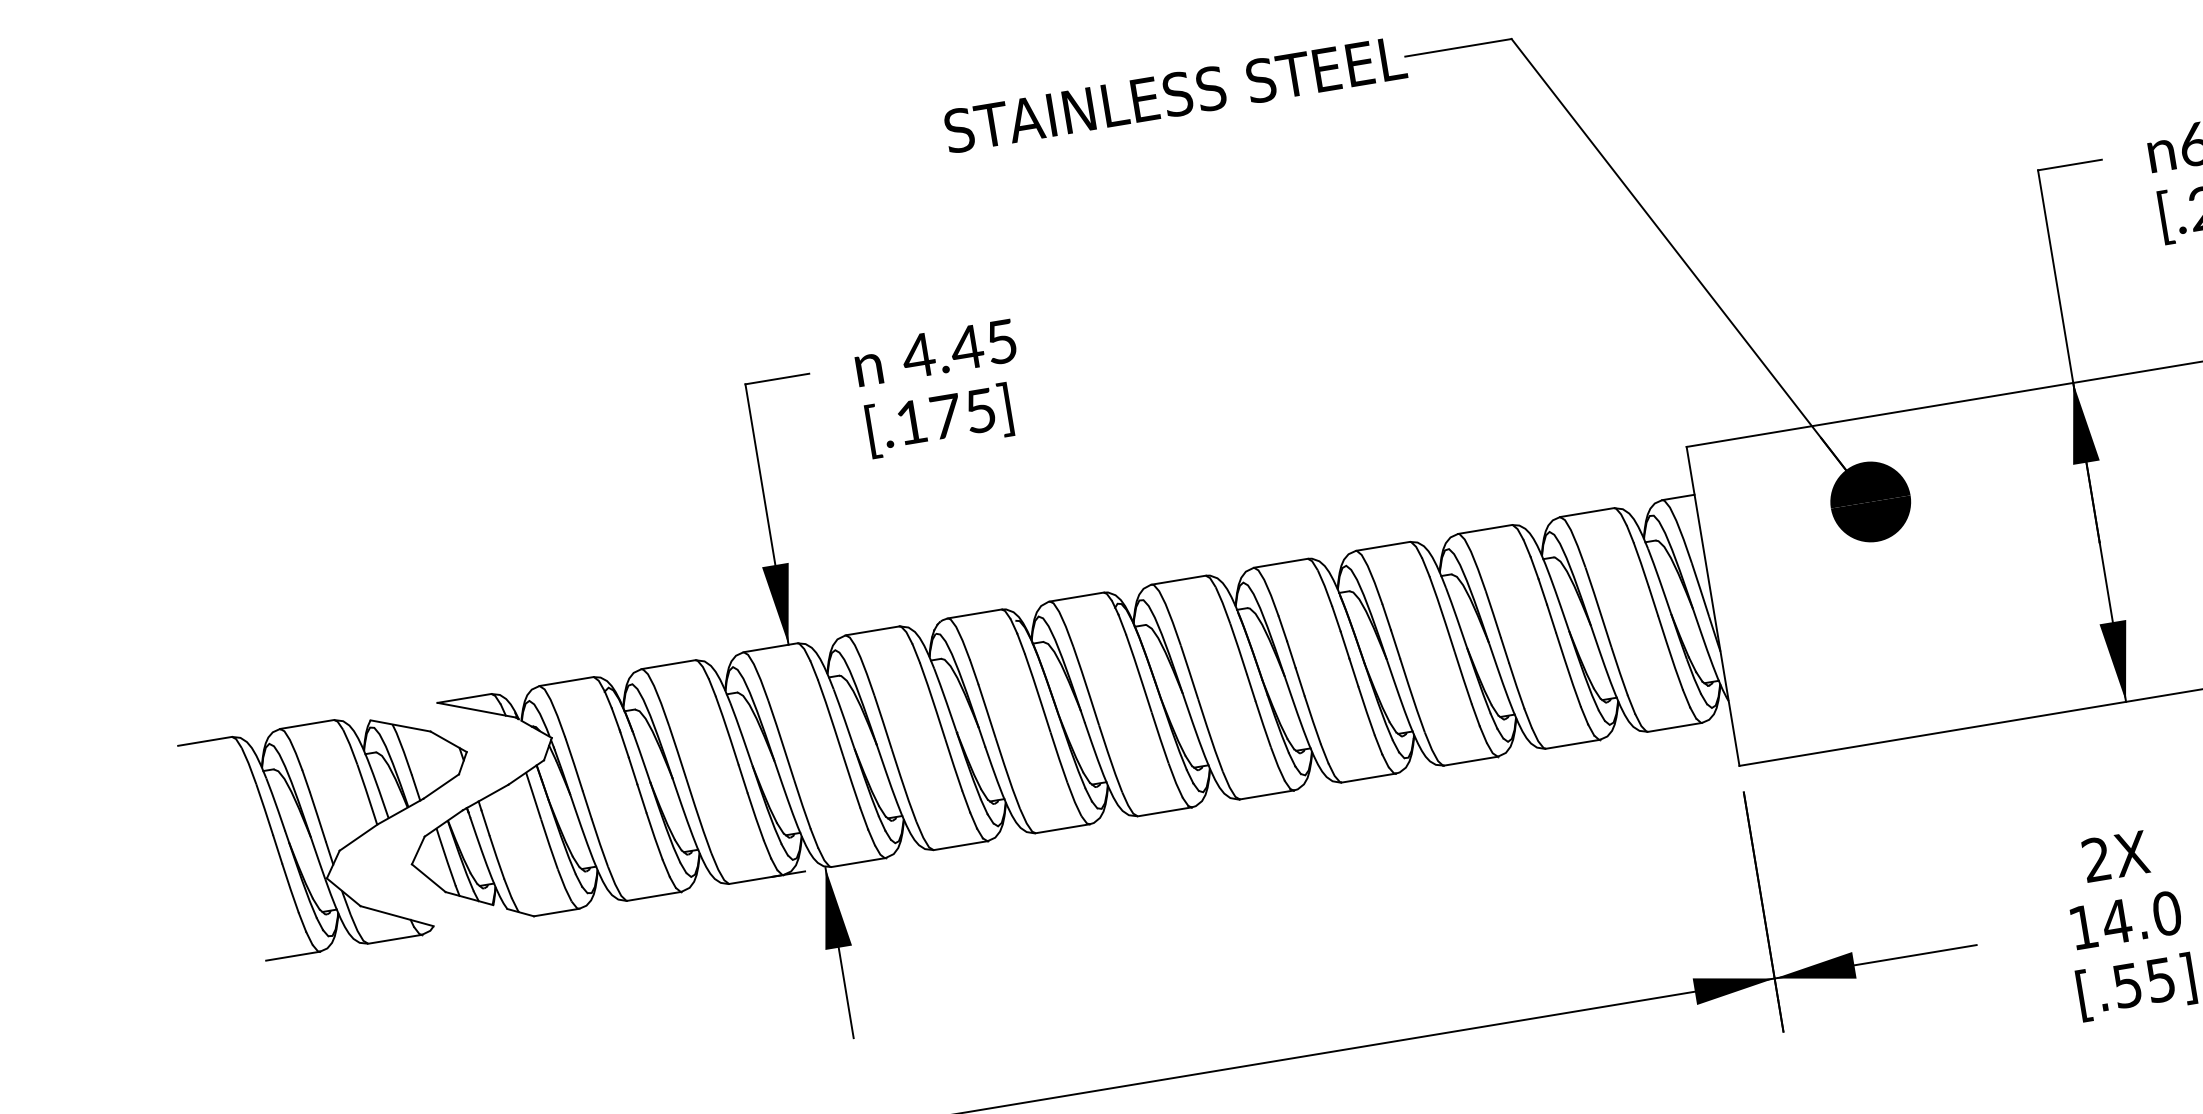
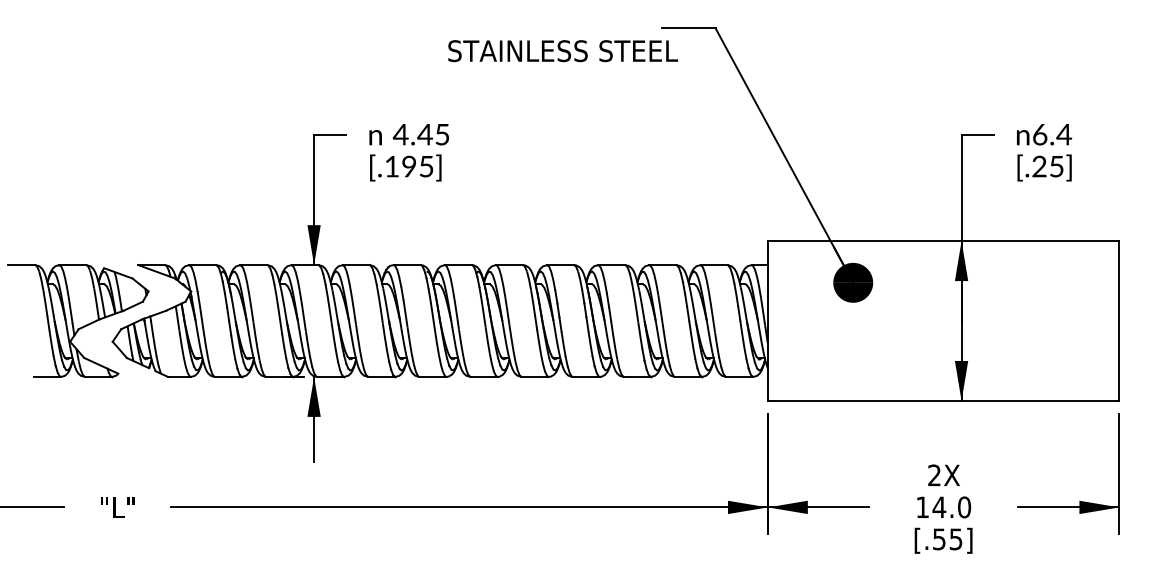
text: (1176, 95) -> (563, 51), moved
text: (946, 416) -> (409, 166), [.175] -> [.195]

